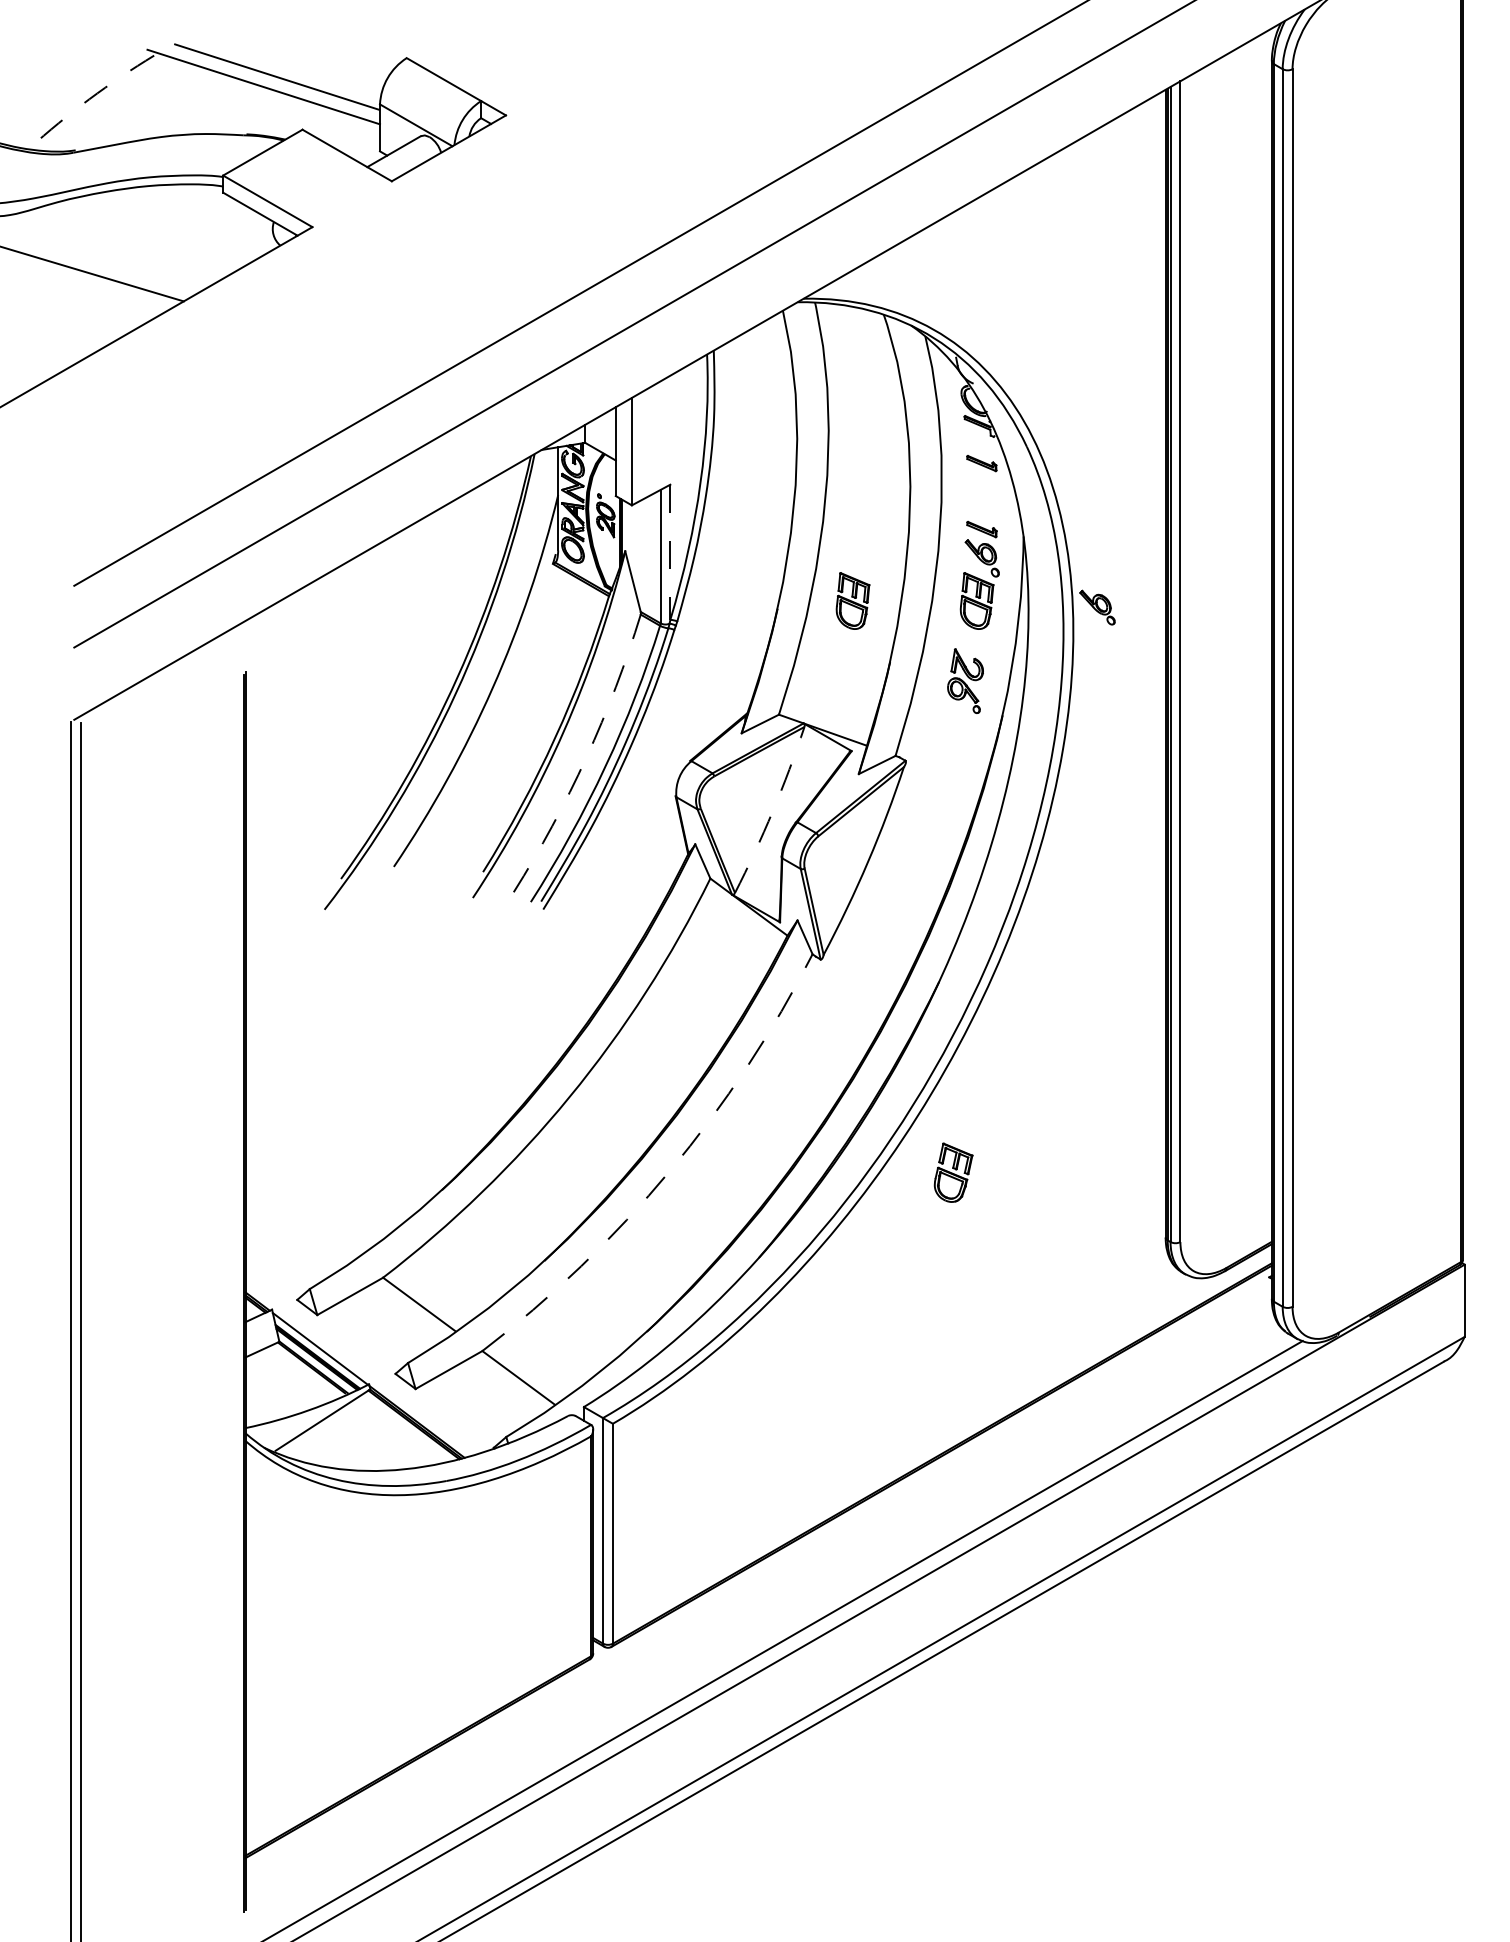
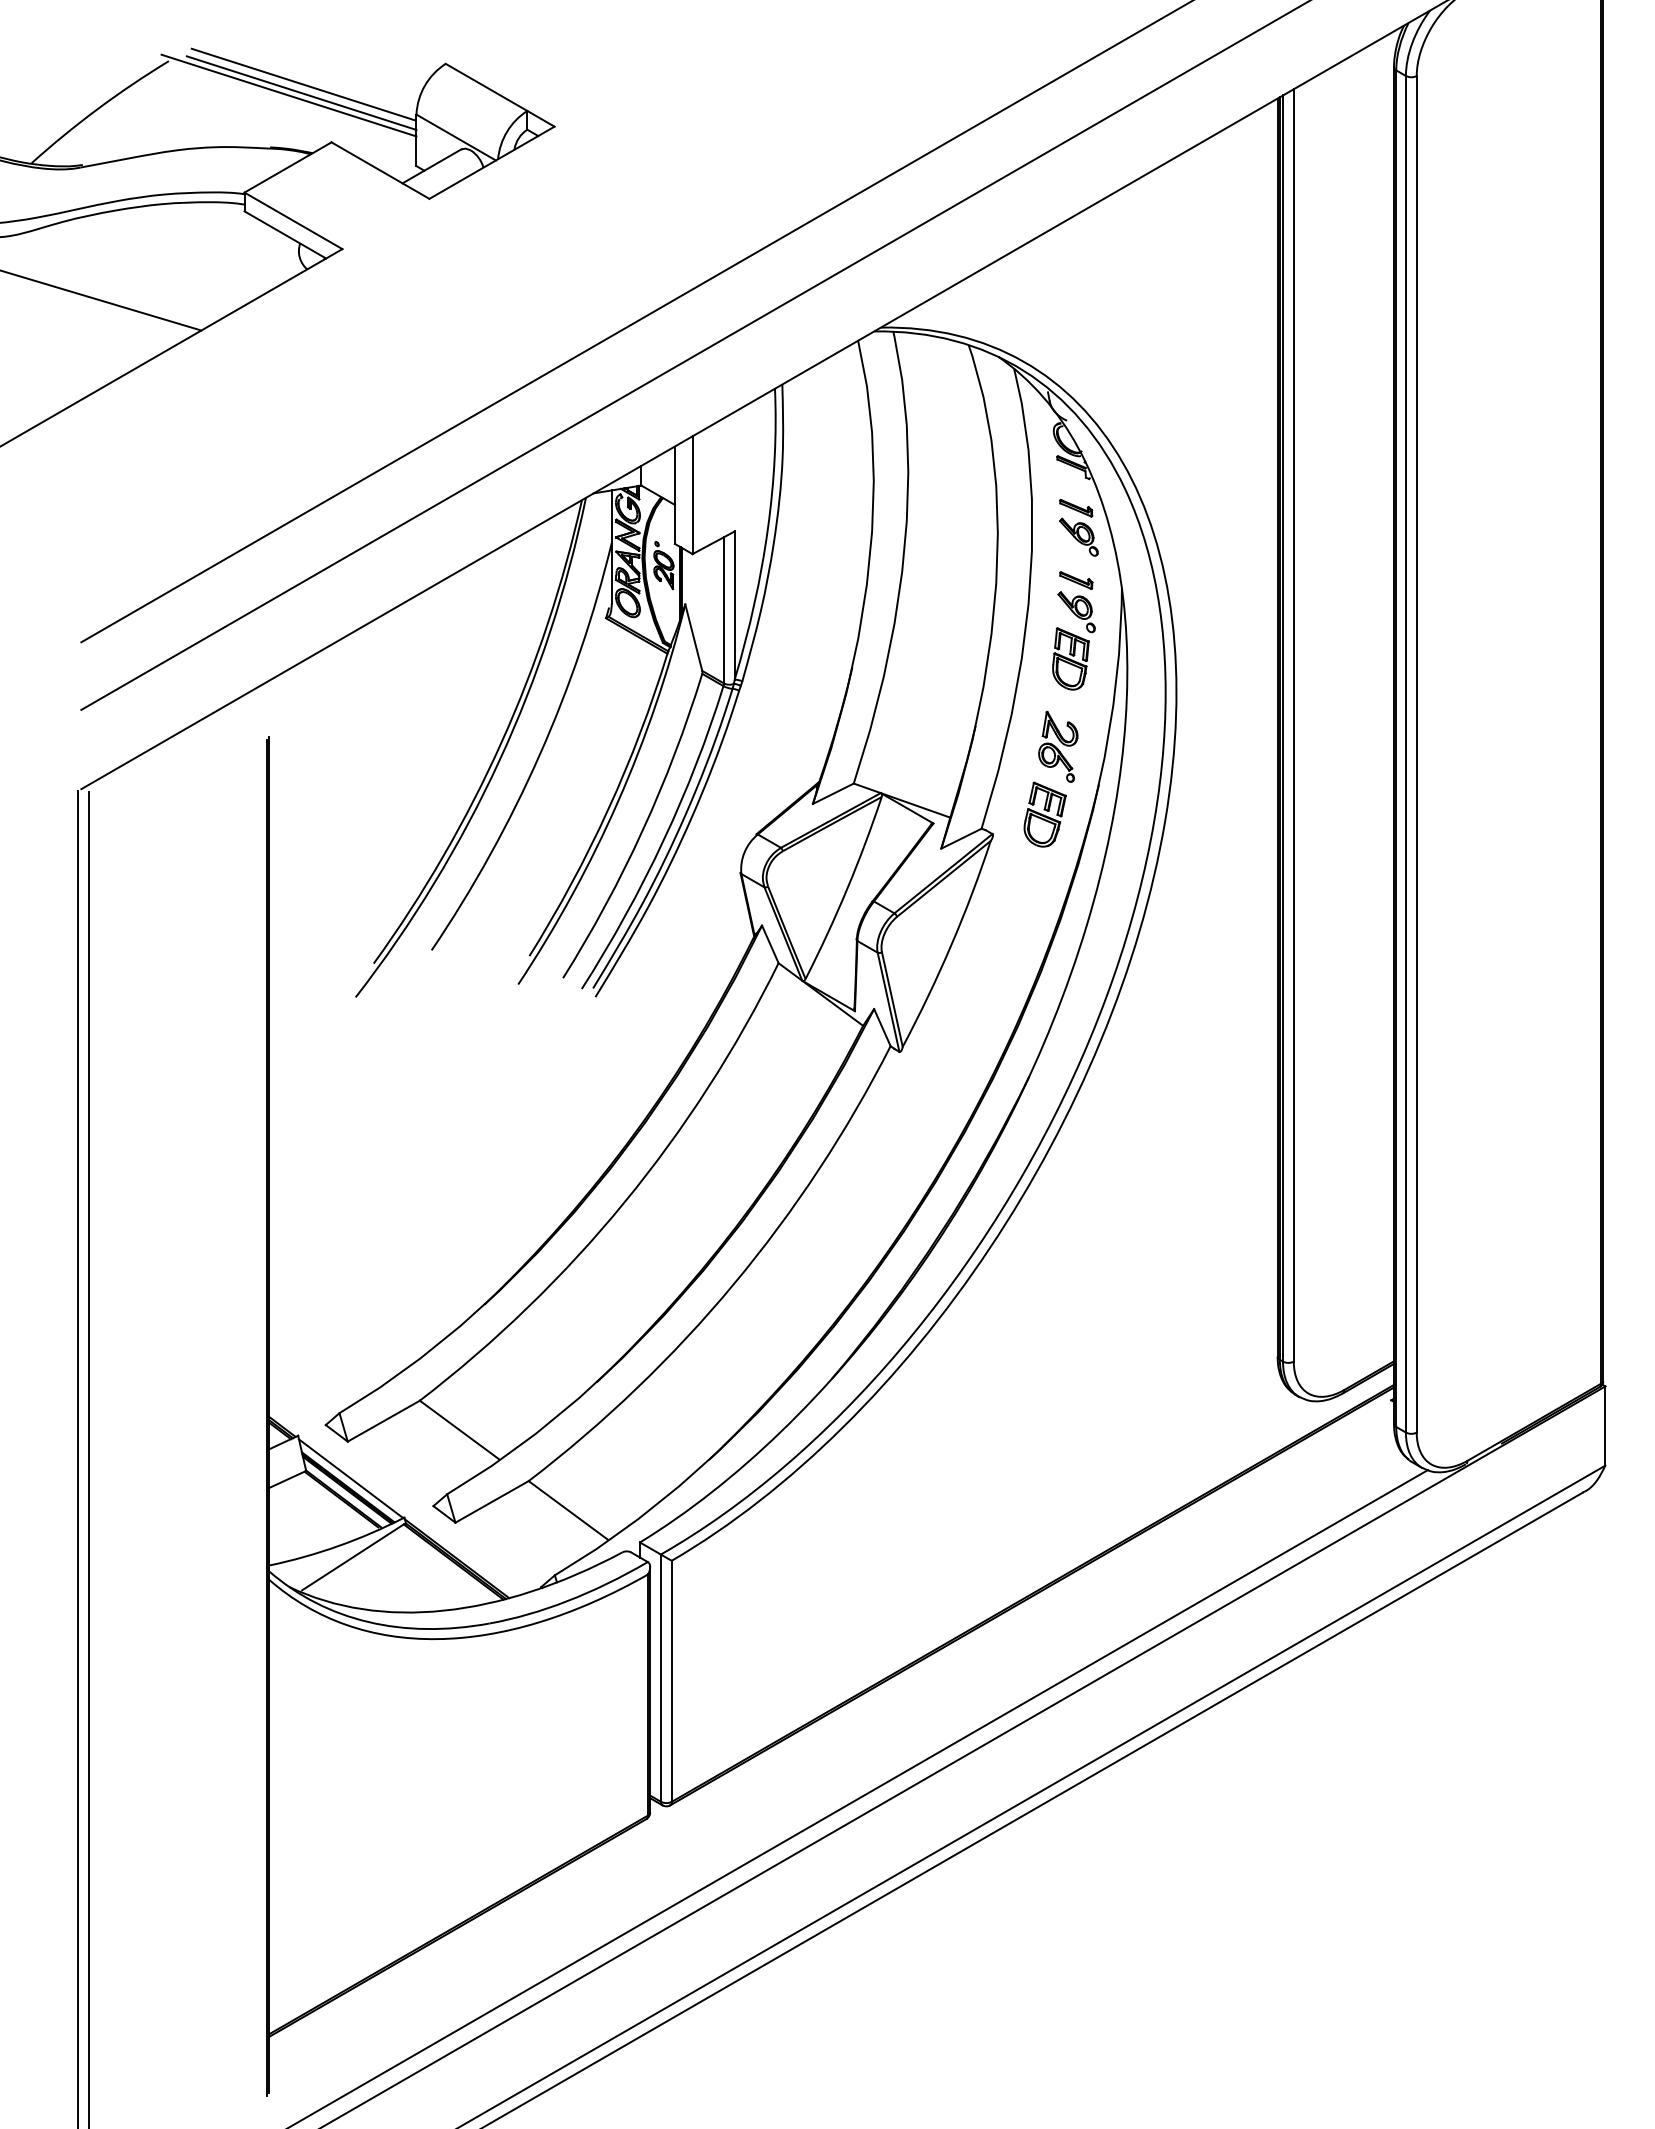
line: (275, 84) -> (301, 92), added
arc: (89, 98) -> (97, 108), dashed -> solid
line: (670, 553) -> (734, 606), dashed -> solid
part: (852, 600) -> (934, 658), removed
part: (1097, 606) -> (1078, 536), moved
arc: (586, 757) -> (642, 830), dashed -> solid
arc: (773, 811) -> (847, 889), dashed -> solid
arc: (670, 1170) -> (734, 1283), dashed -> solid
part: (952, 1172) -> (1044, 814), moved

